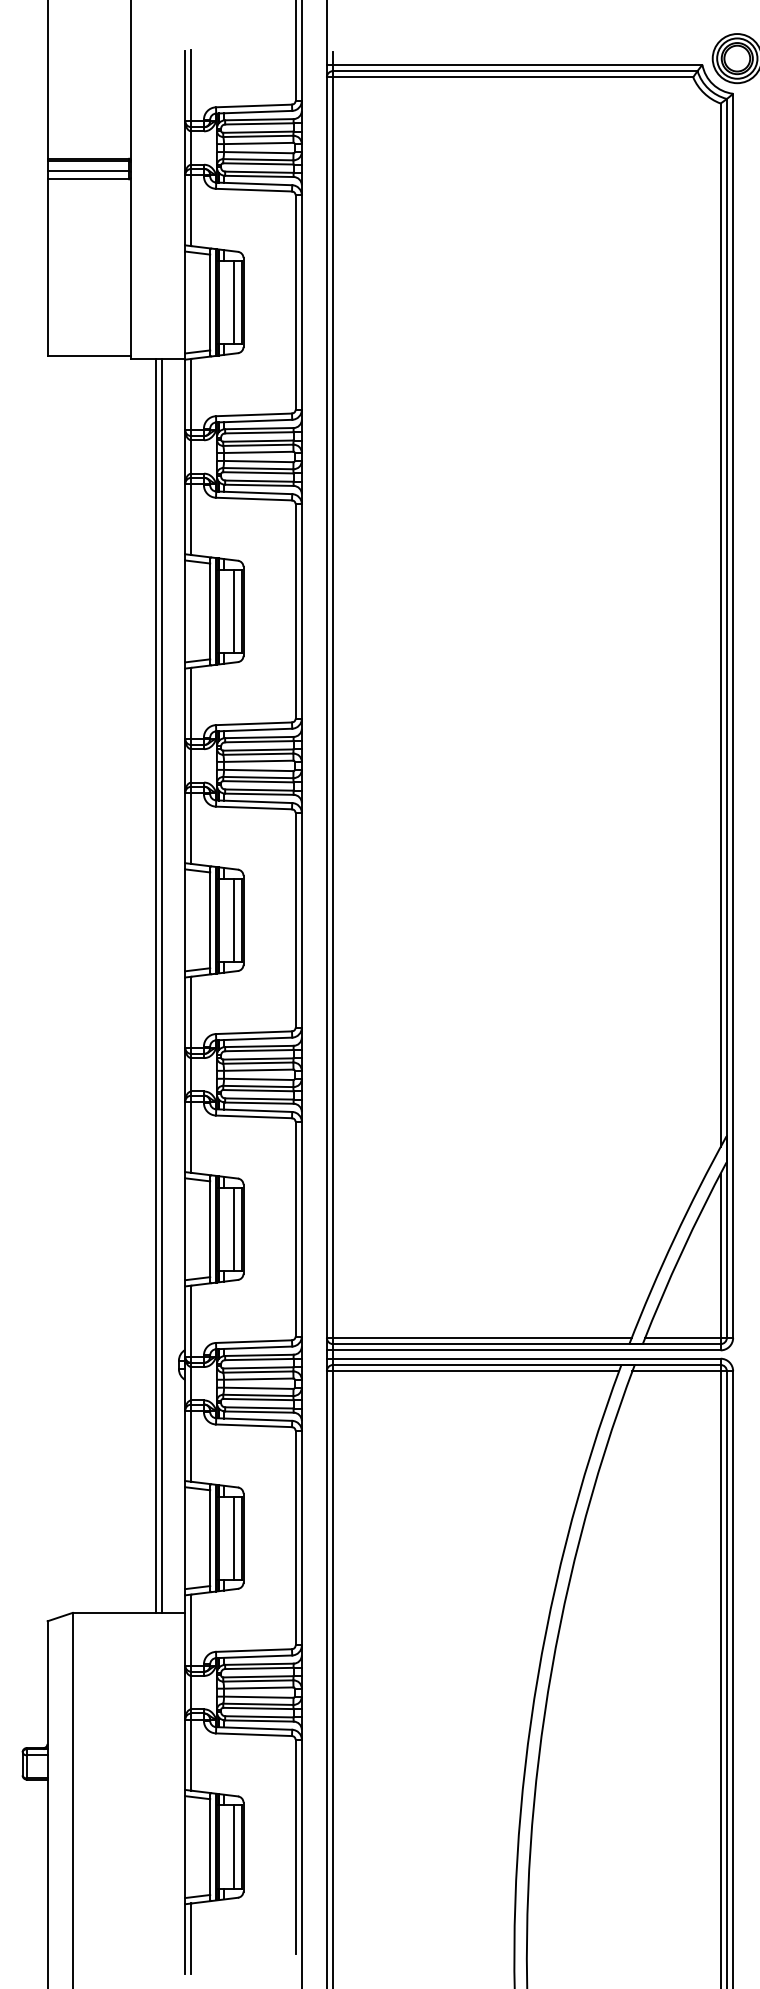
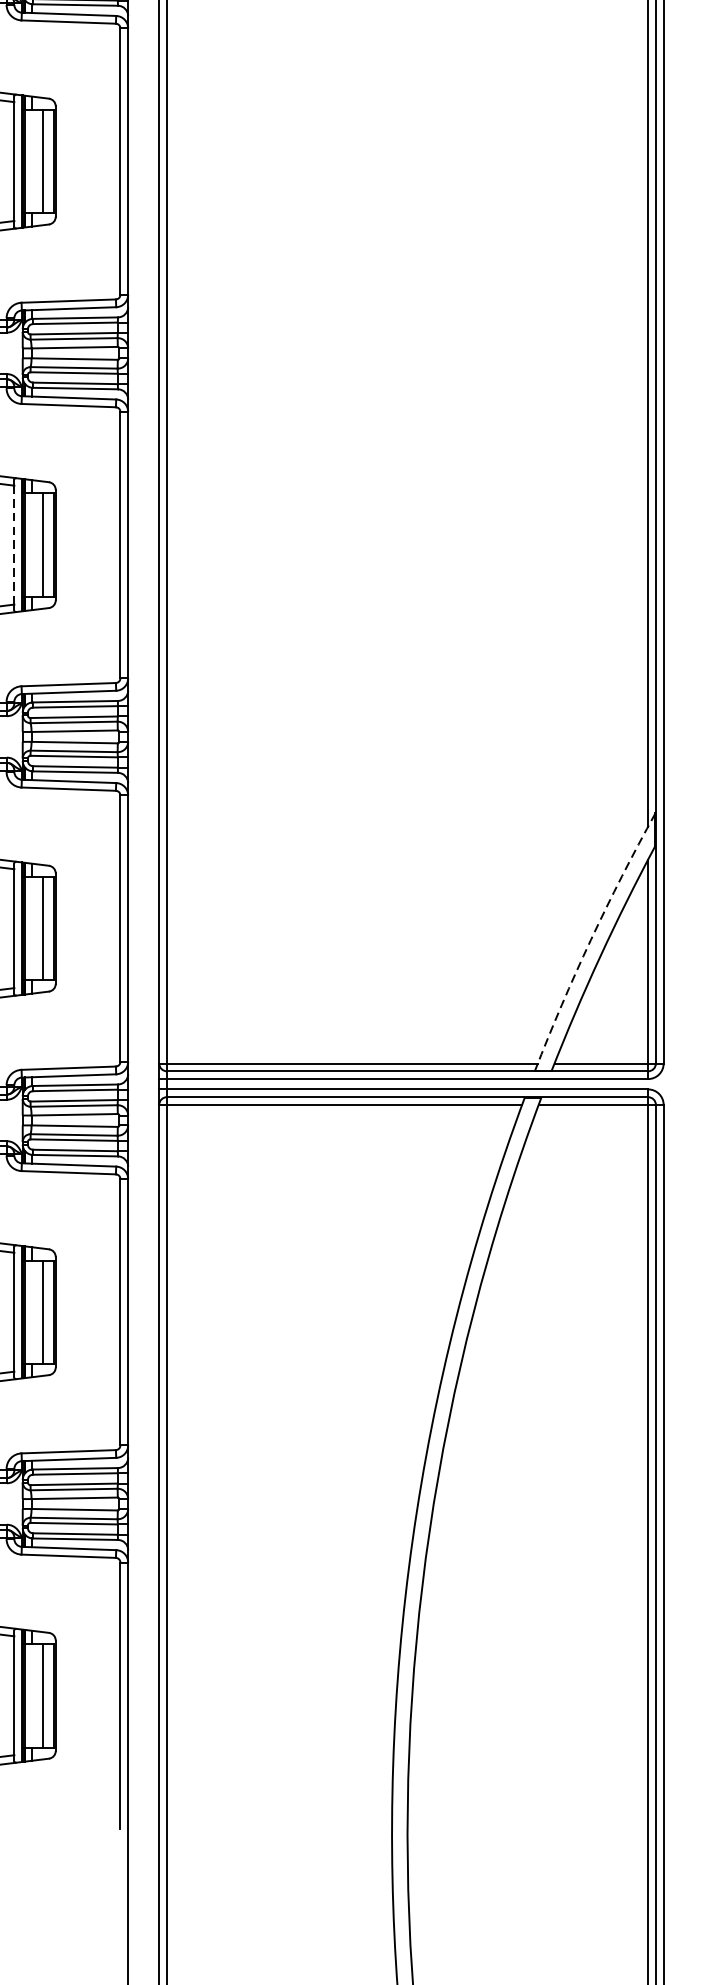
line: (210, 920) -> (14, 545), solid -> dashed
arc: (674, 1238) -> (590, 940), solid -> dashed

